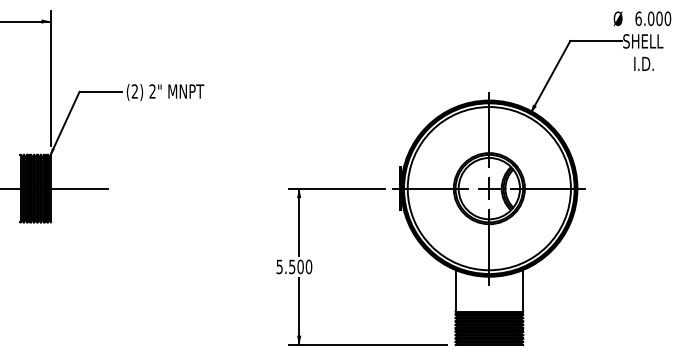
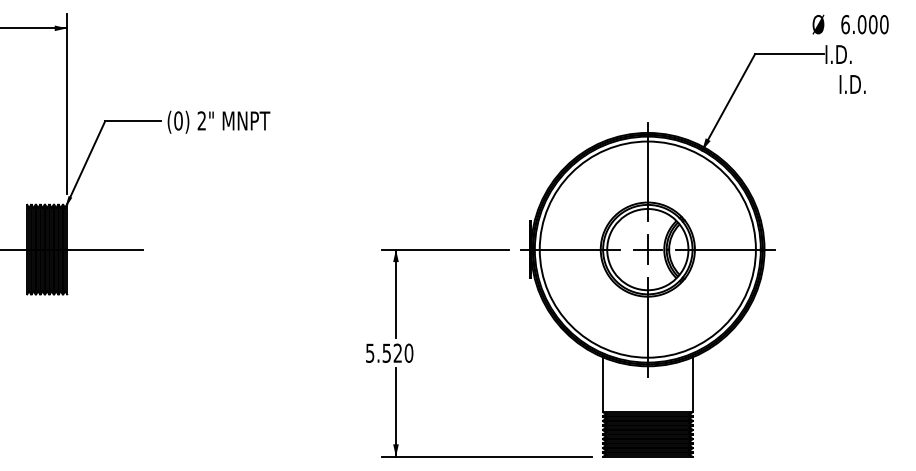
text: (643, 41) -> (852, 54), SHELL -> I.D.
text: (134, 91) -> (177, 120), (2) -> (0)
text: (300, 266) -> (397, 352), 5.500 -> 5.520

